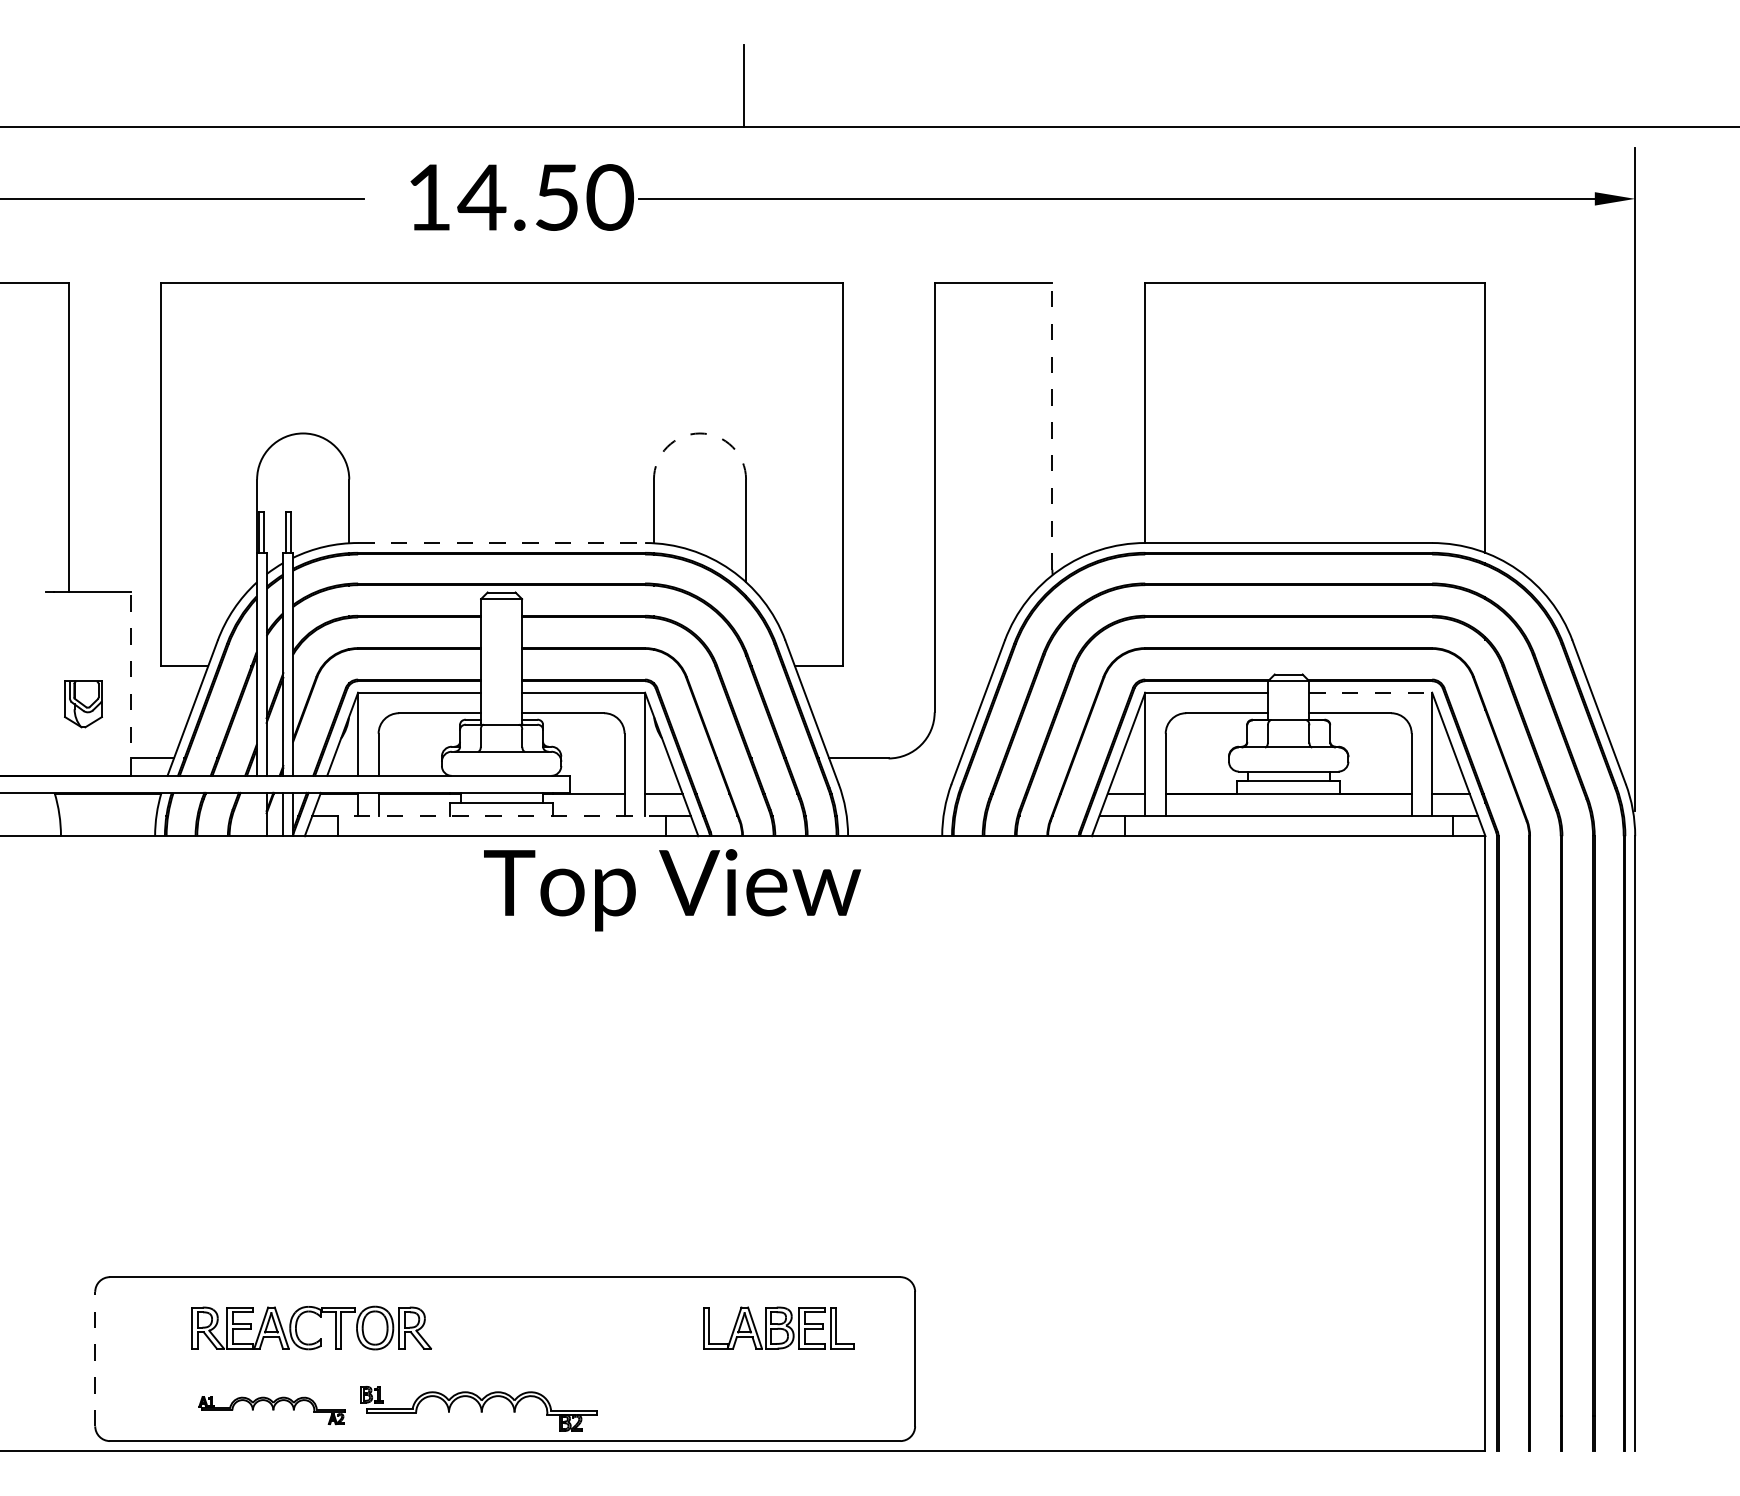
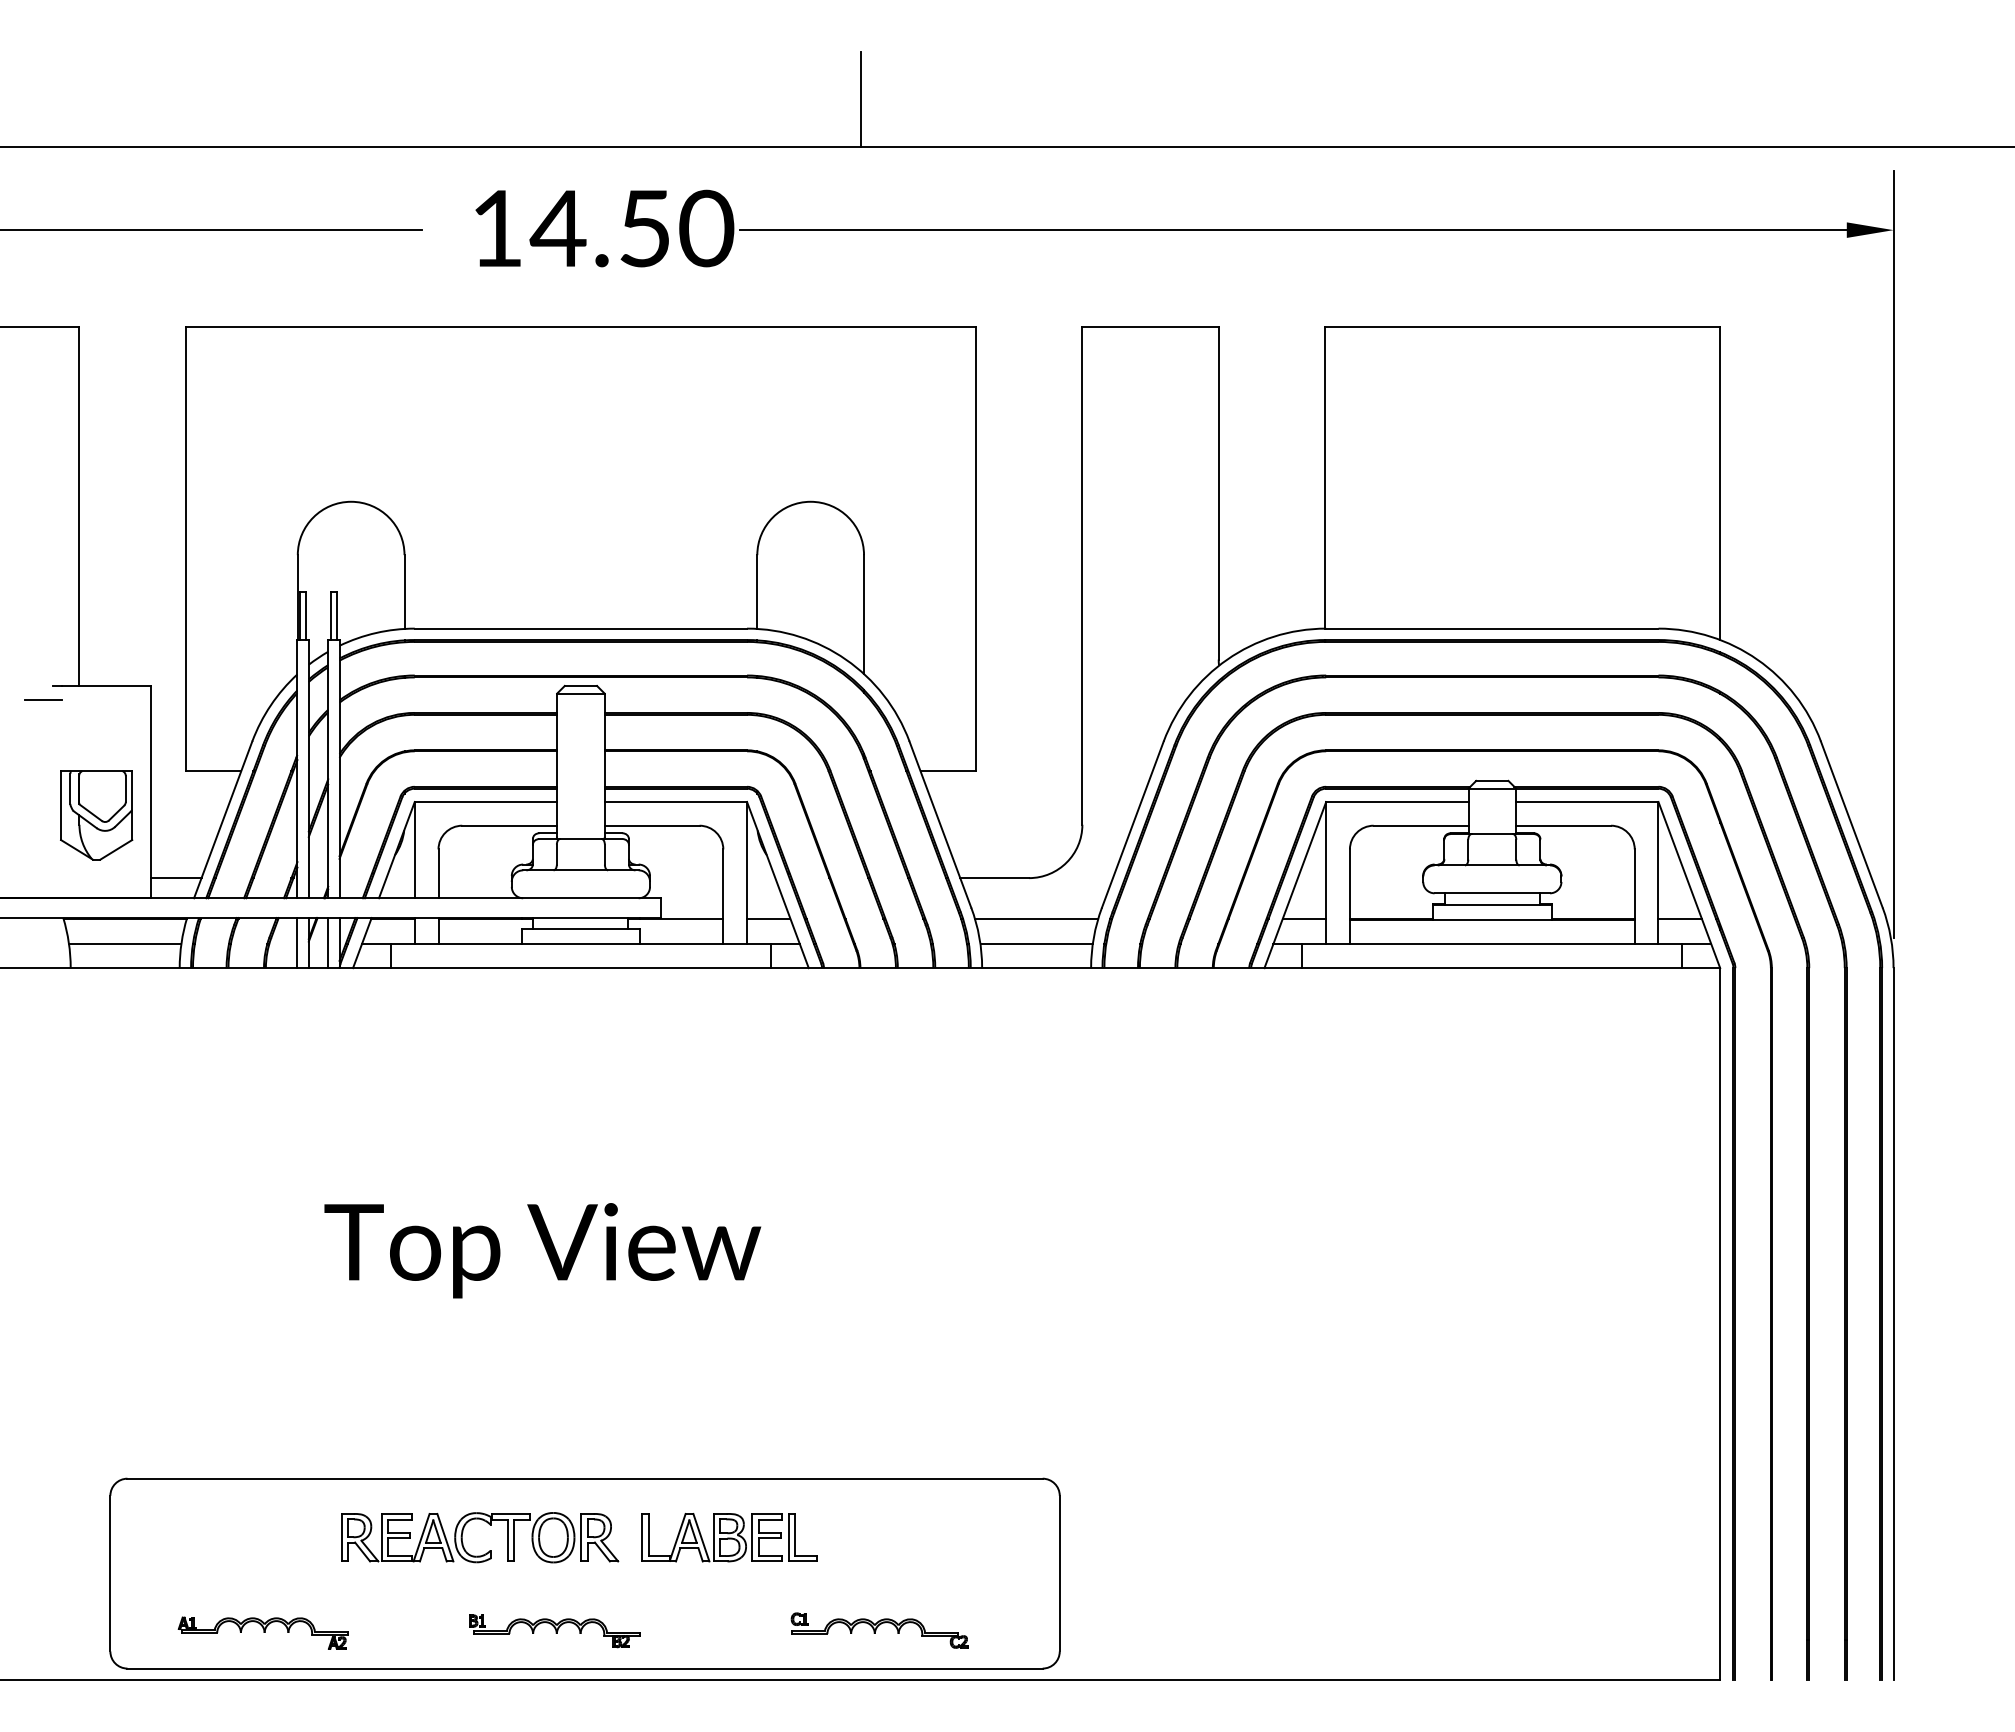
line: (1052, 425) -> (1218, 492), dashed -> solid
arc: (699, 433) -> (810, 501), dashed -> solid
line: (502, 542) -> (581, 628), dashed -> solid
line: (37, 605) -> (43, 700), added
line: (130, 683) -> (151, 791), dashed -> solid
line: (1370, 692) -> (1587, 801), dashed -> solid
part: (83, 704) -> (96, 815), size x1.67
line: (895, 793) -> (1036, 918), added
line: (256, 814) -> (297, 943), added
line: (108, 815) -> (125, 944), added
line: (501, 815) -> (580, 944), dashed -> solid
line: (895, 815) -> (1036, 944), added
text: (672, 890) -> (542, 1250), moved
part: (319, 1316) -> (488, 1524), moved
part: (779, 1327) -> (729, 1537), moved
line: (95, 1358) -> (110, 1573), dashed -> solid
part: (759, 1408) -> (879, 1630), added
part: (271, 1409) -> (262, 1632), moved
part: (478, 1409) -> (554, 1631), size x0.62

